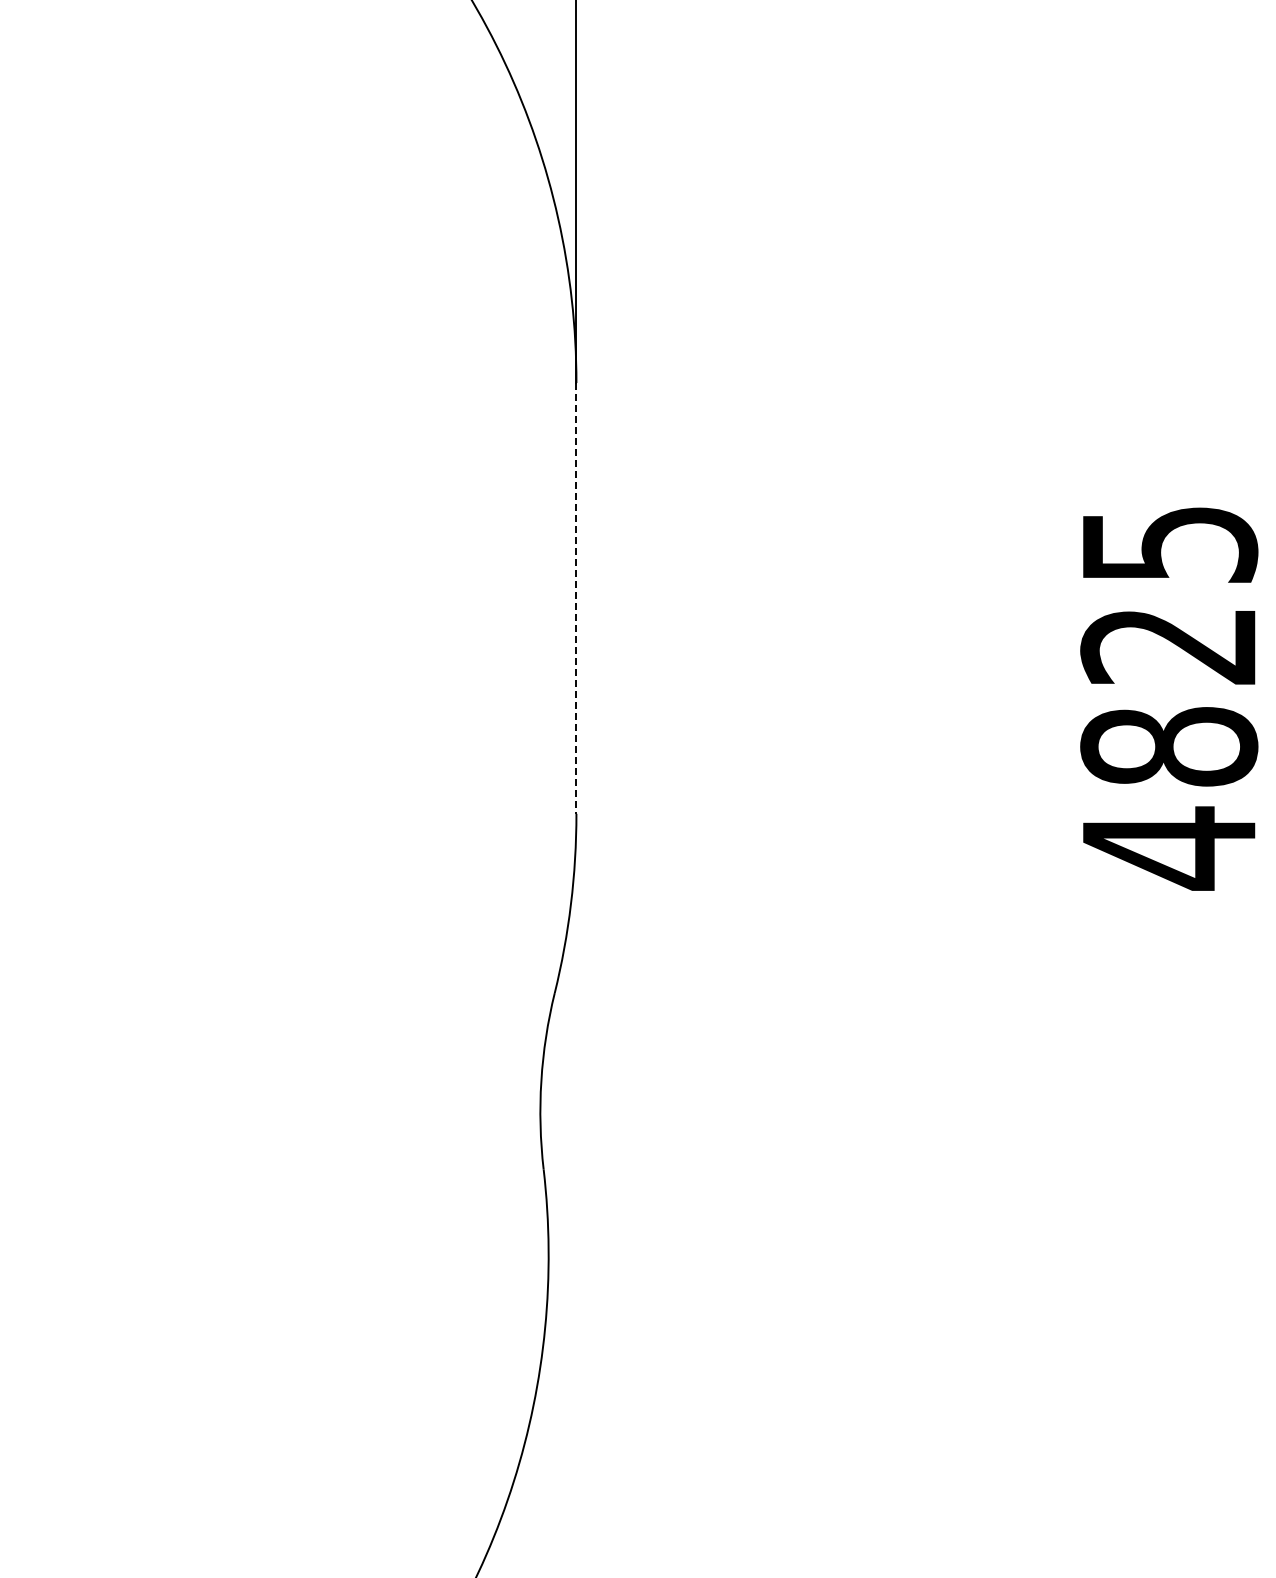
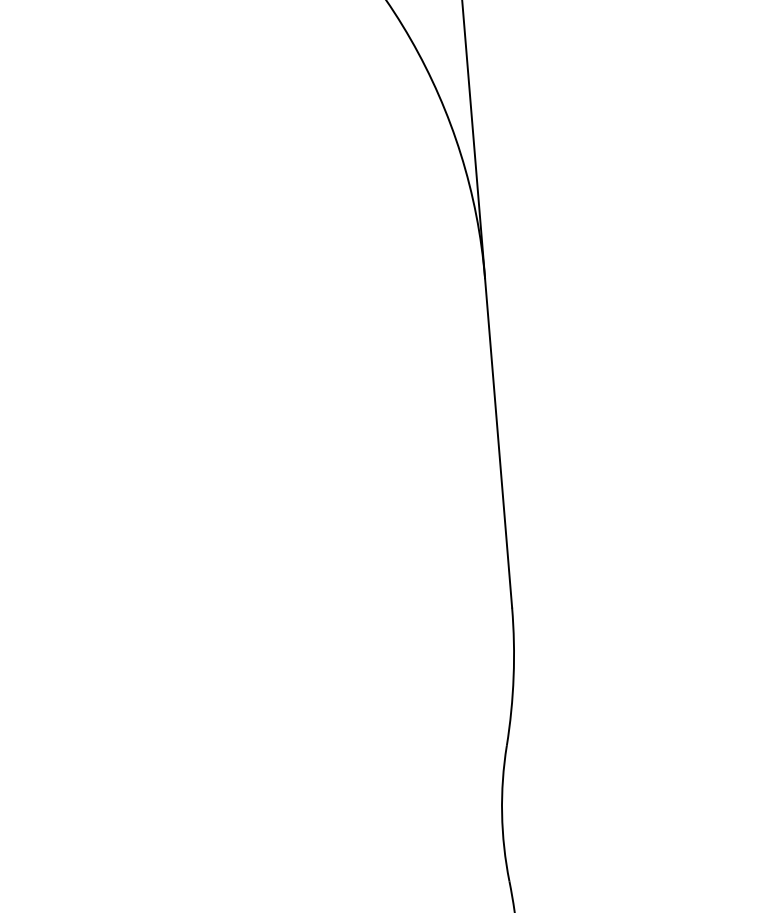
line: (576, 598) -> (498, 443), dashed -> solid

